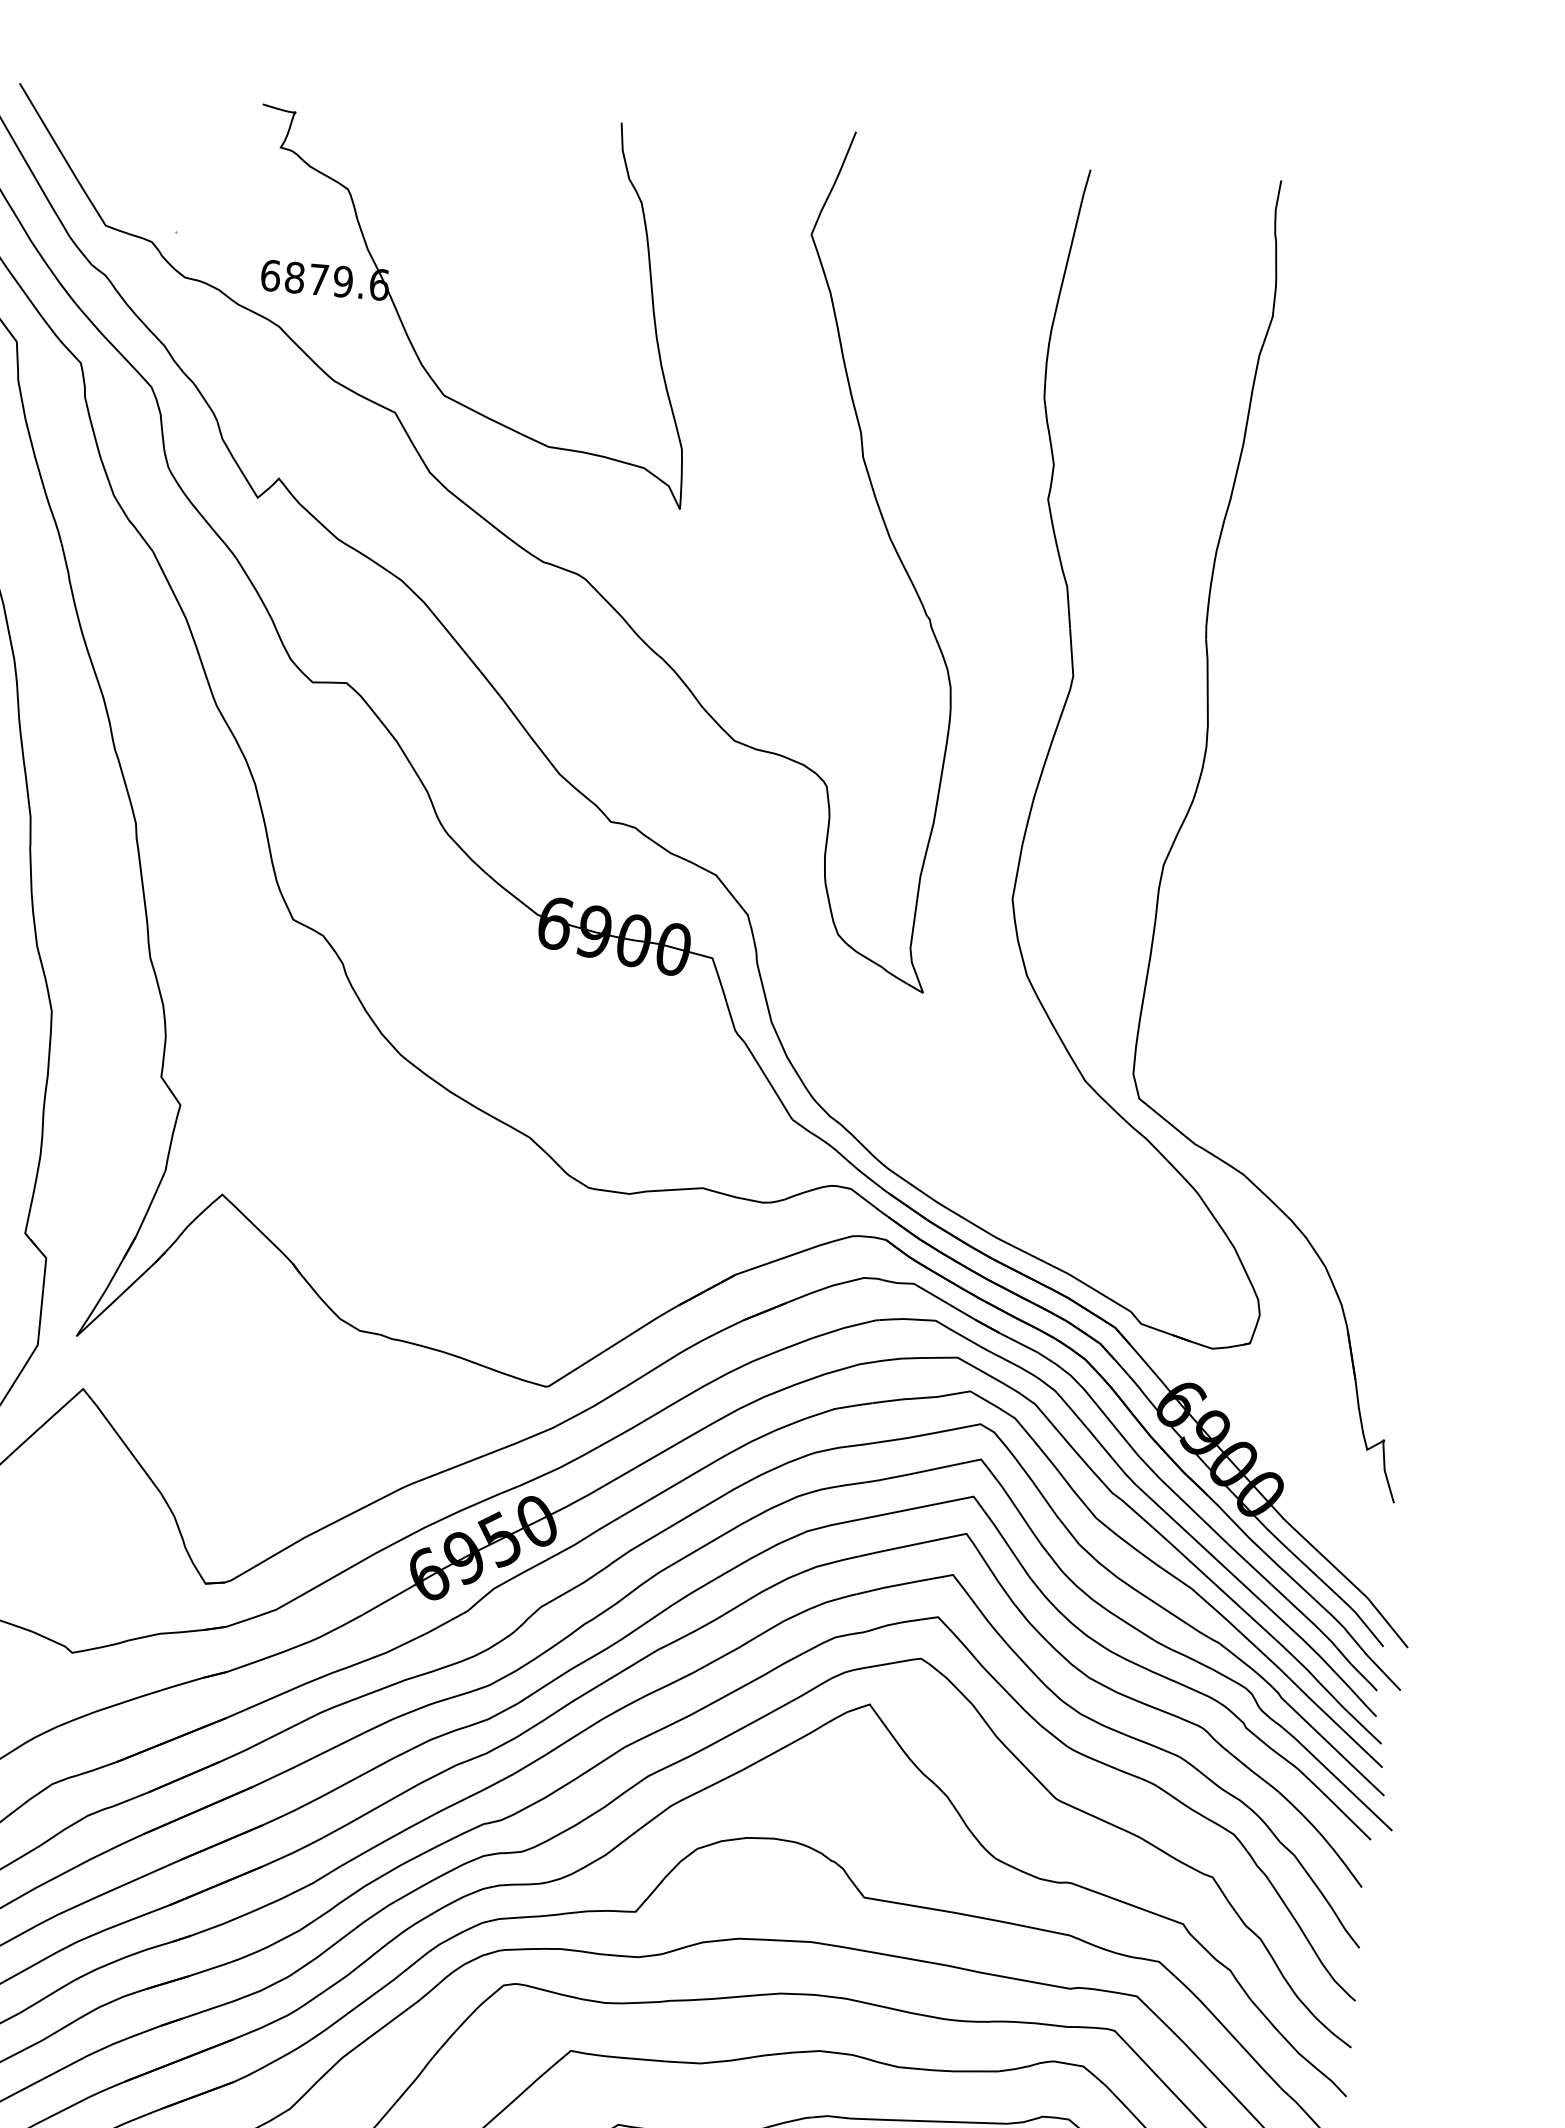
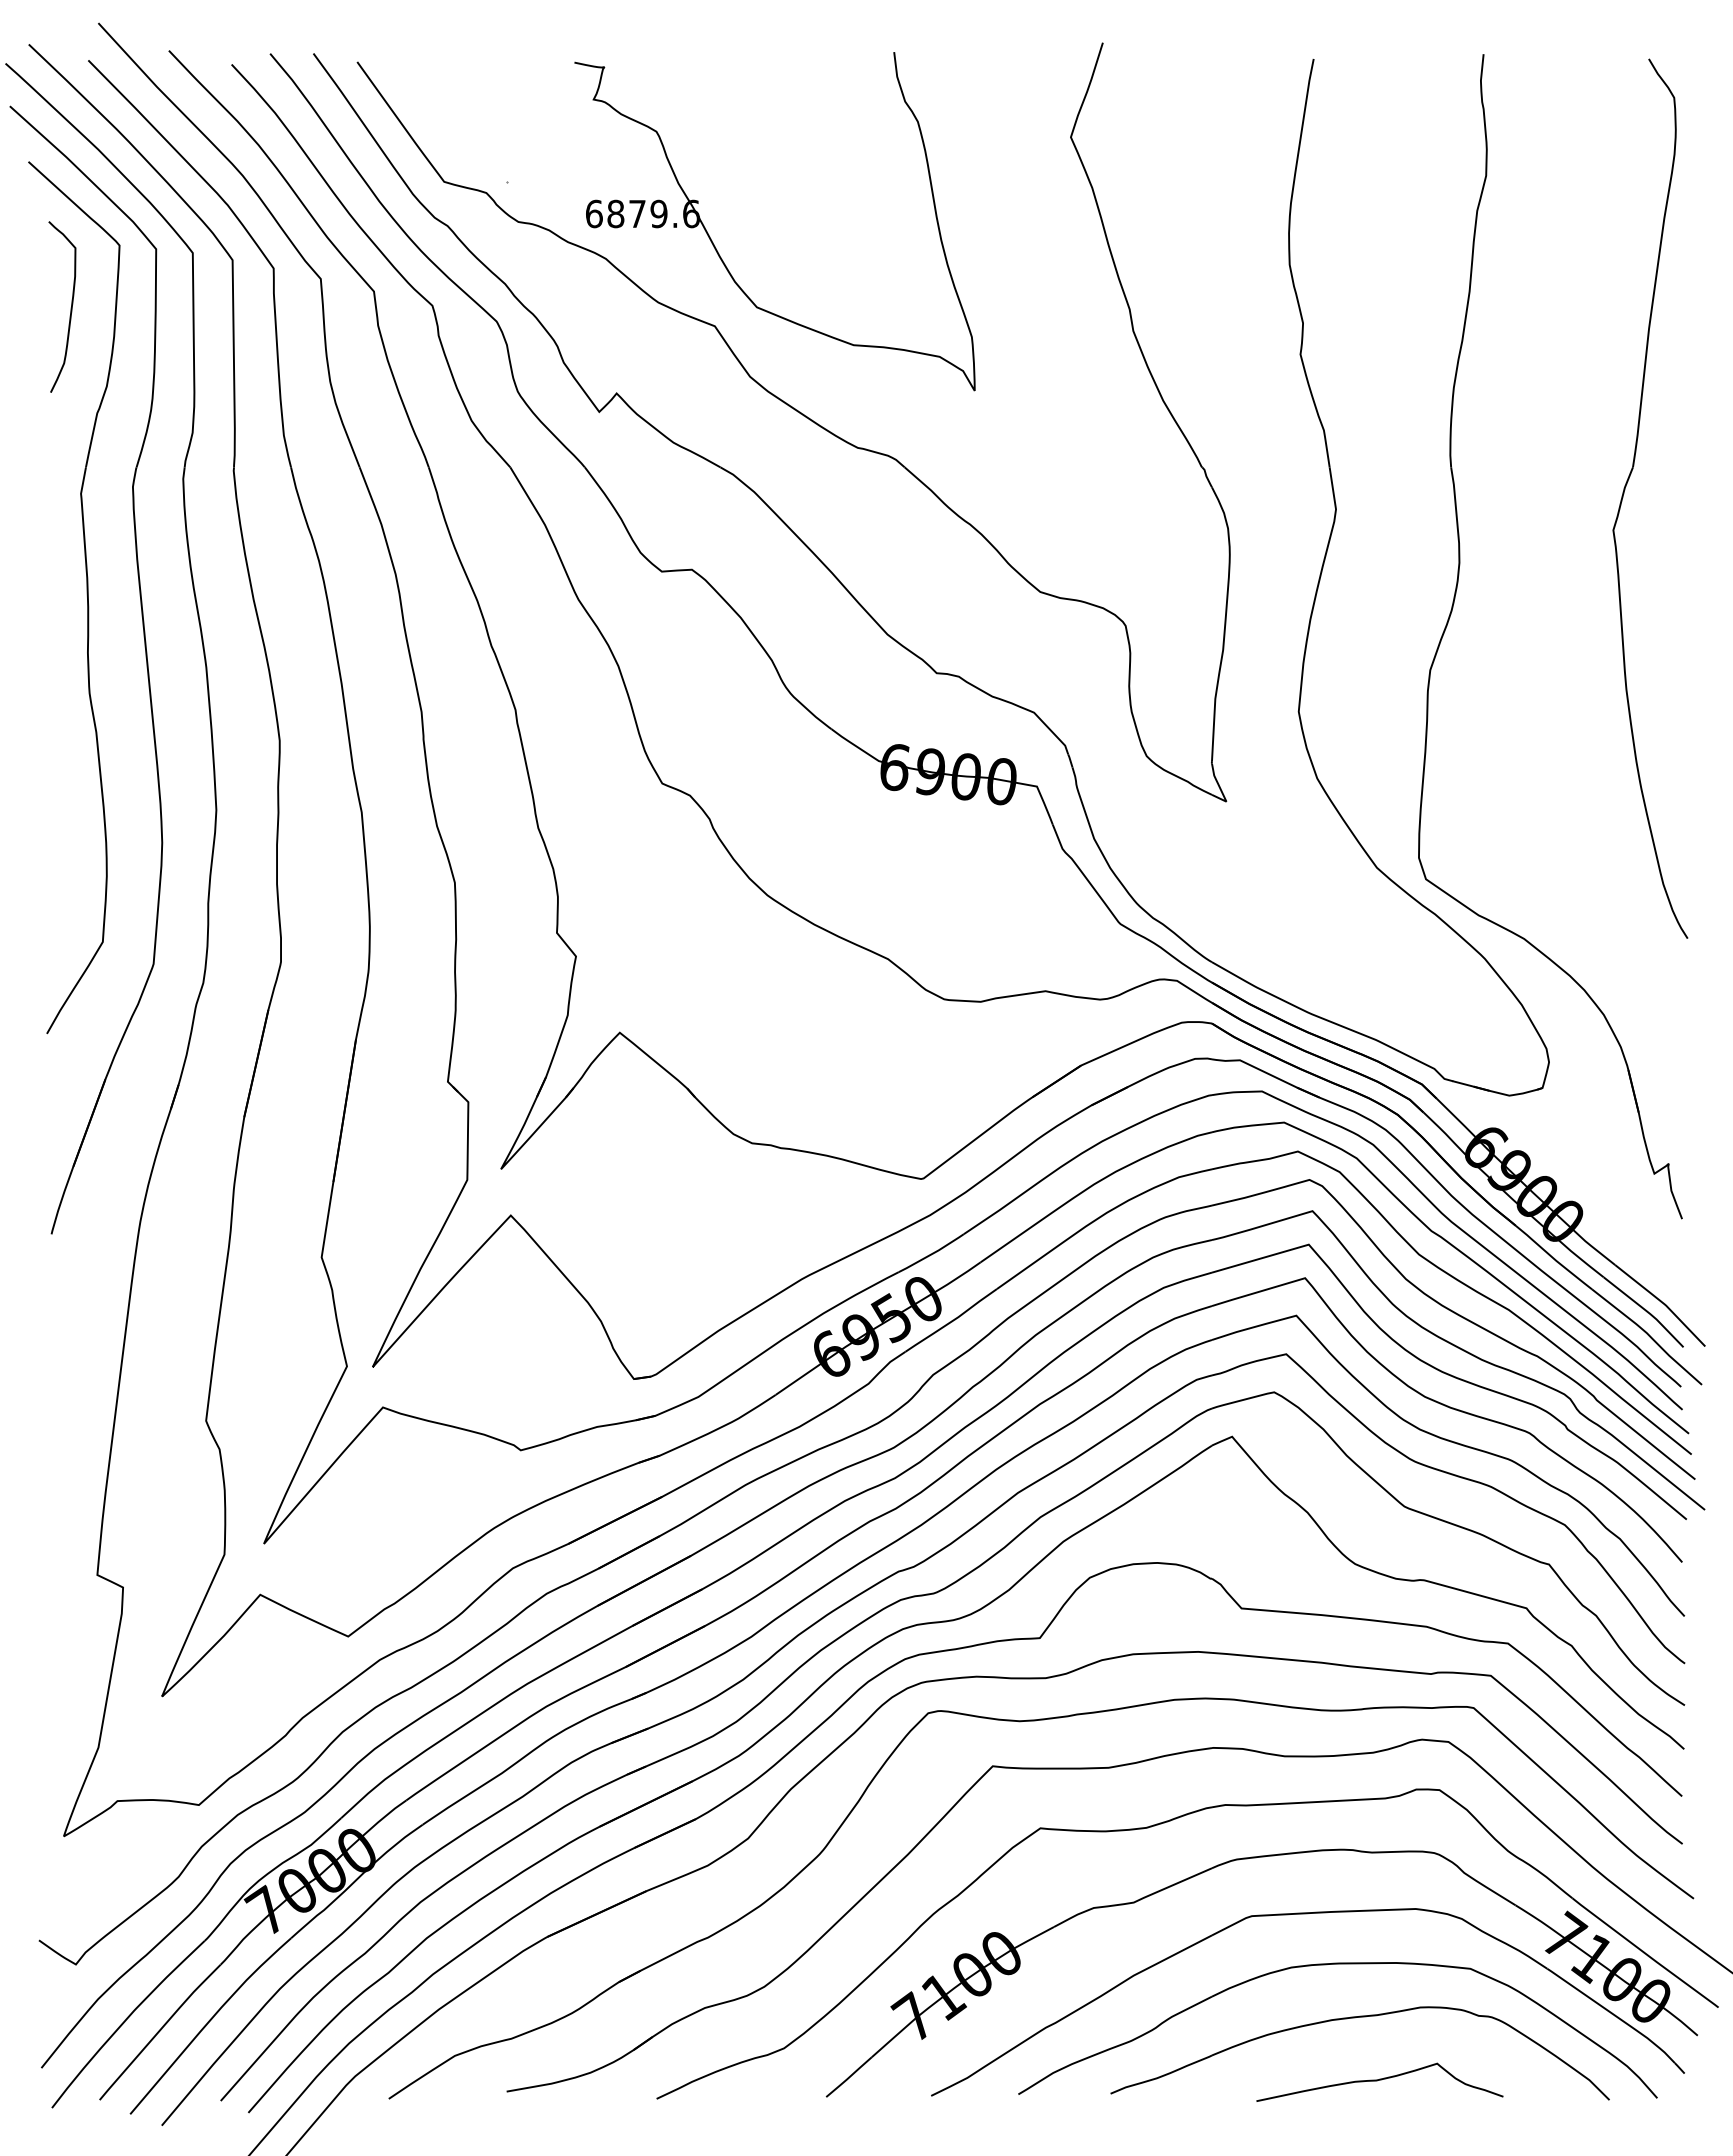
part: (1399, 682) -> (1625, 490), added

